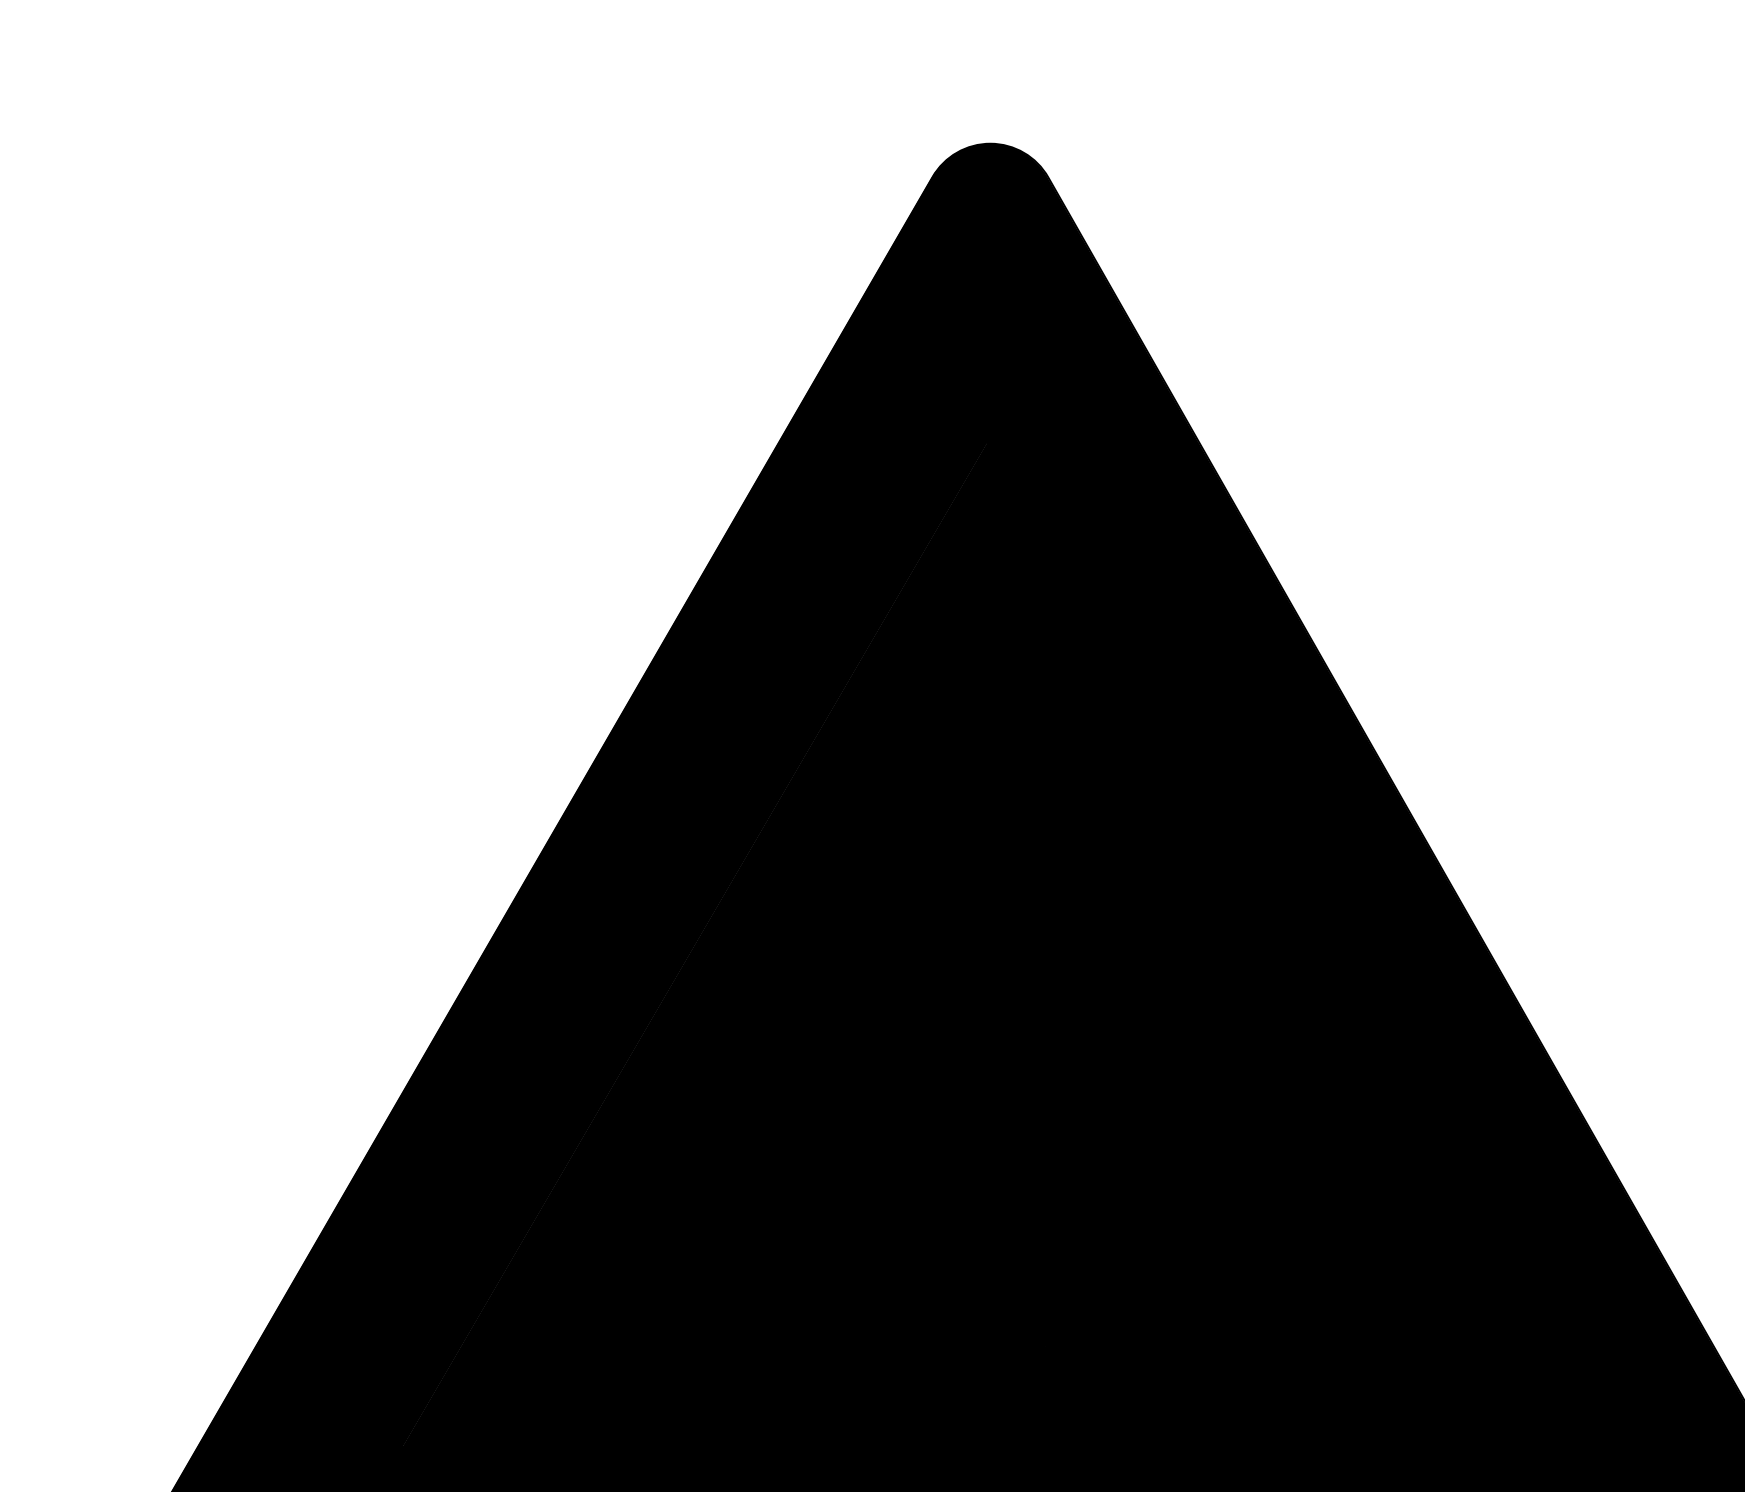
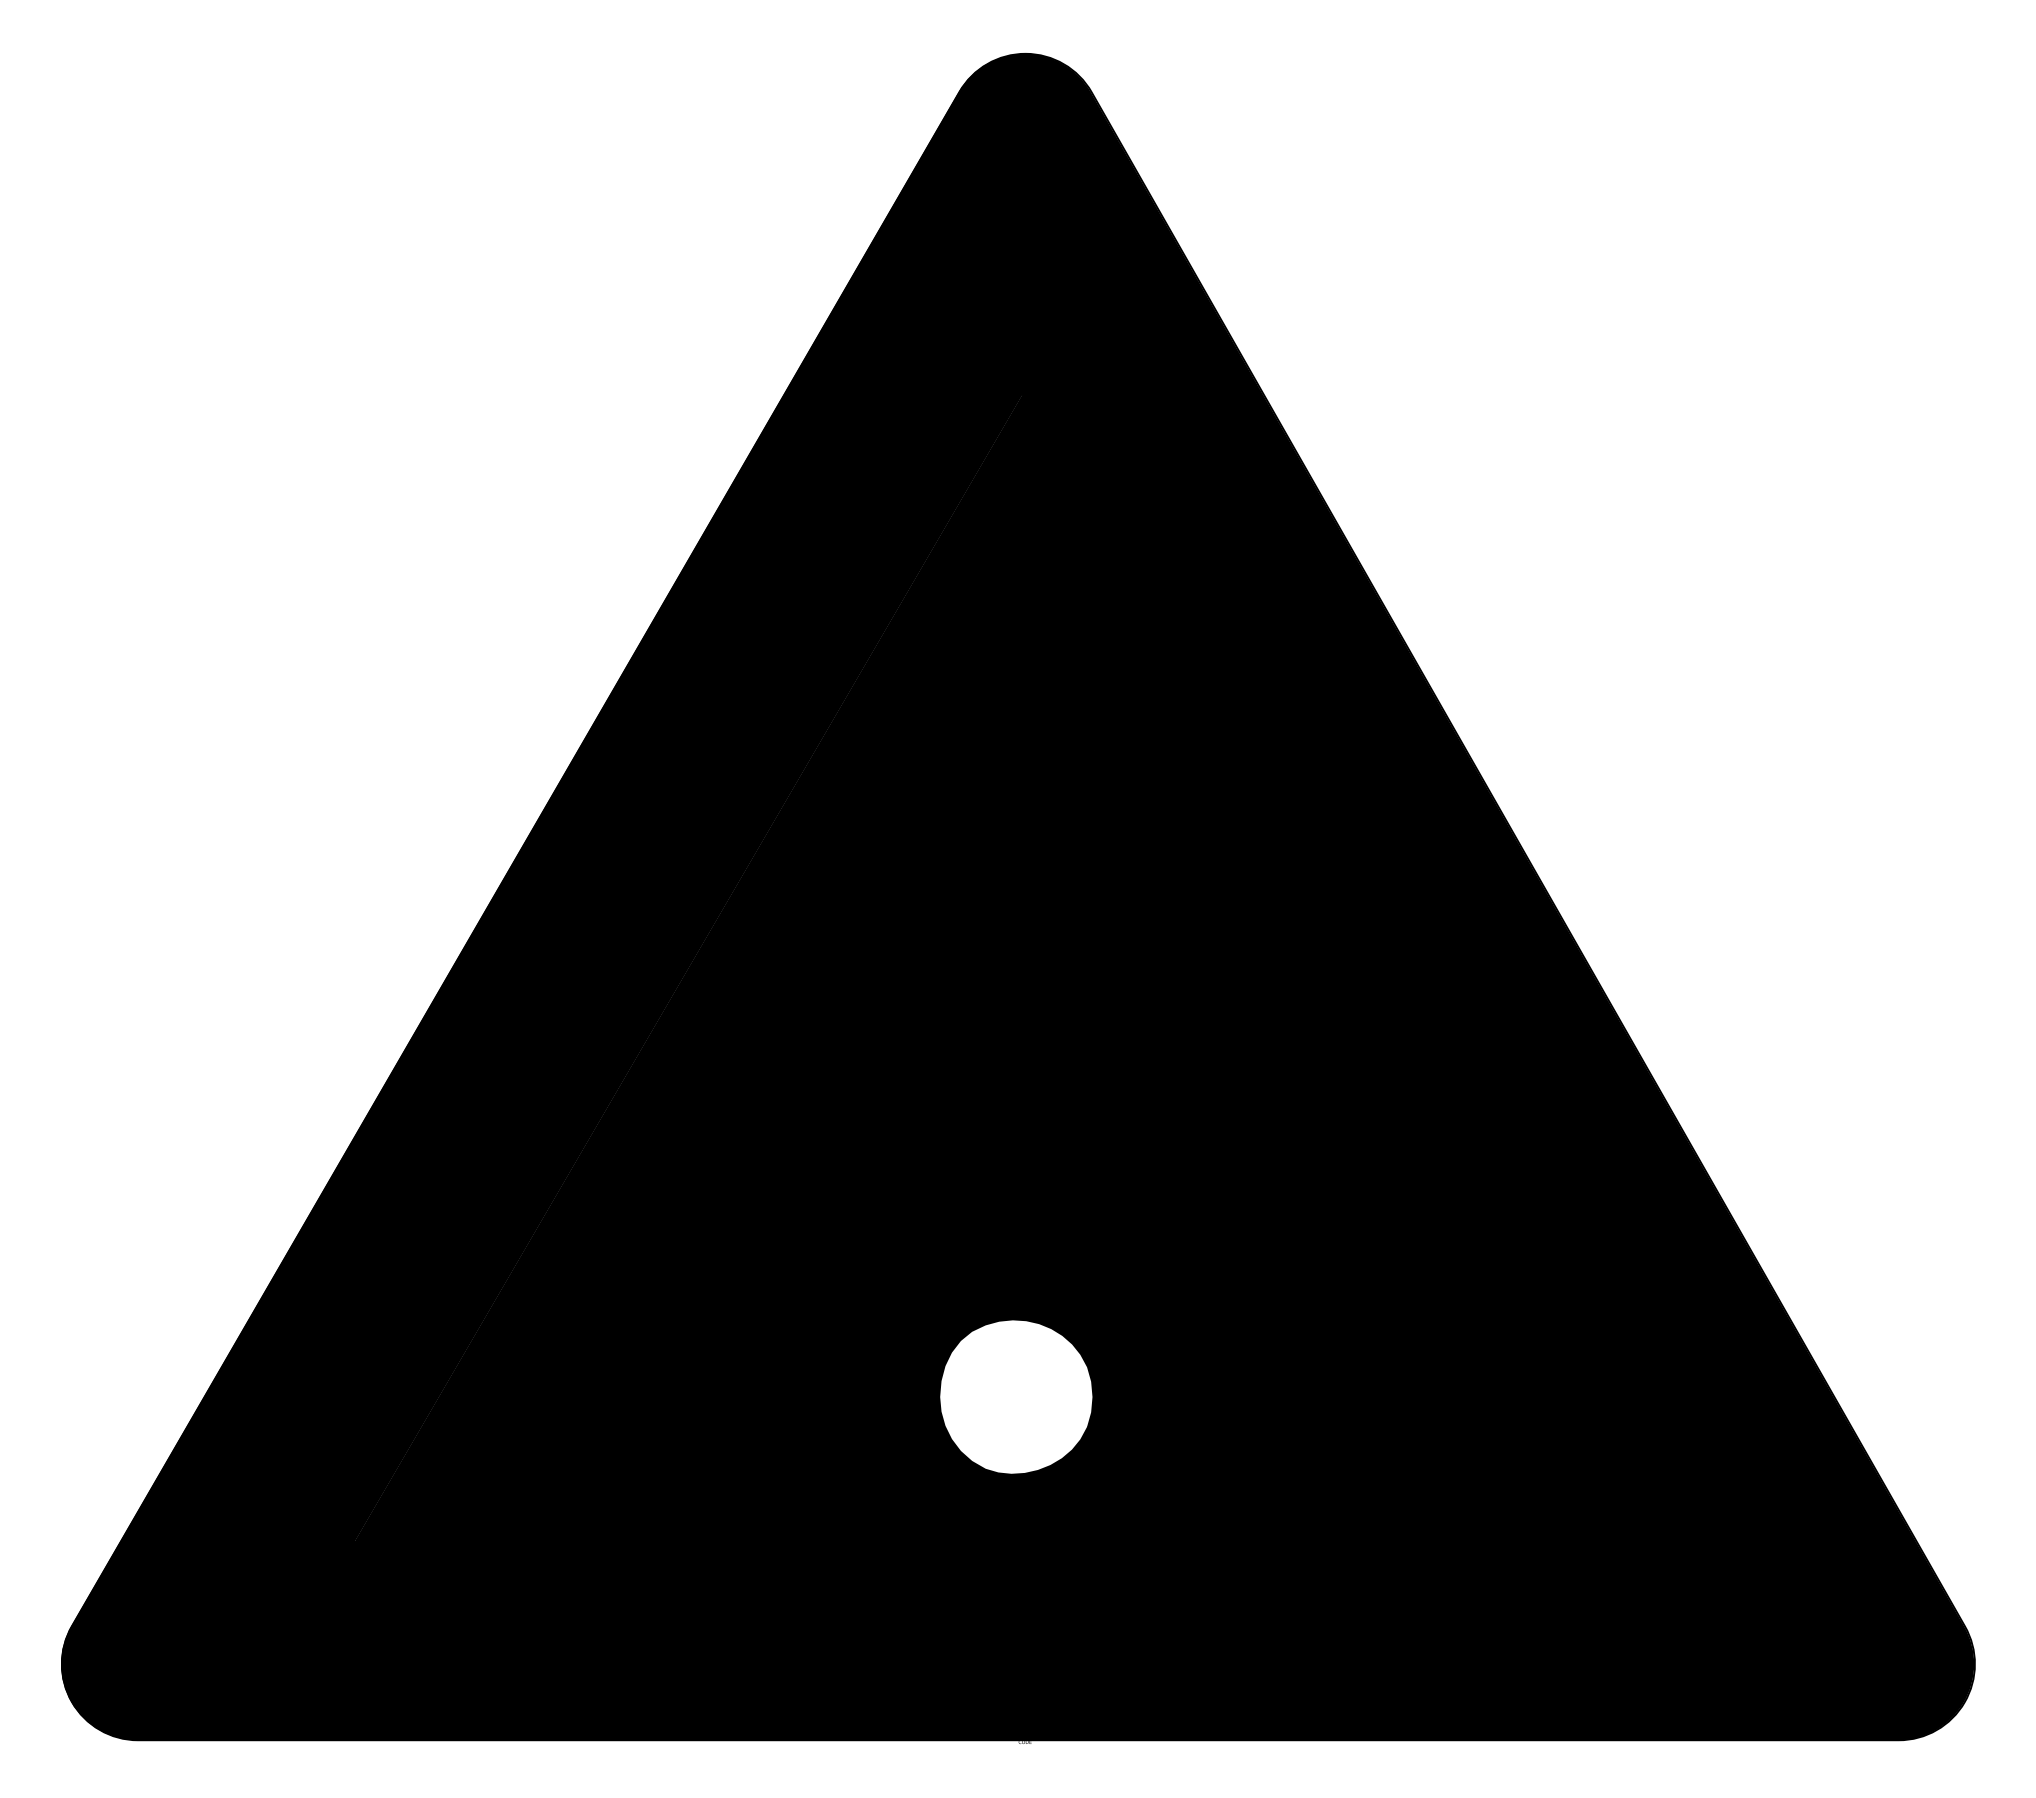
fill: (982, 1319) -> (1016, 1396), removed

